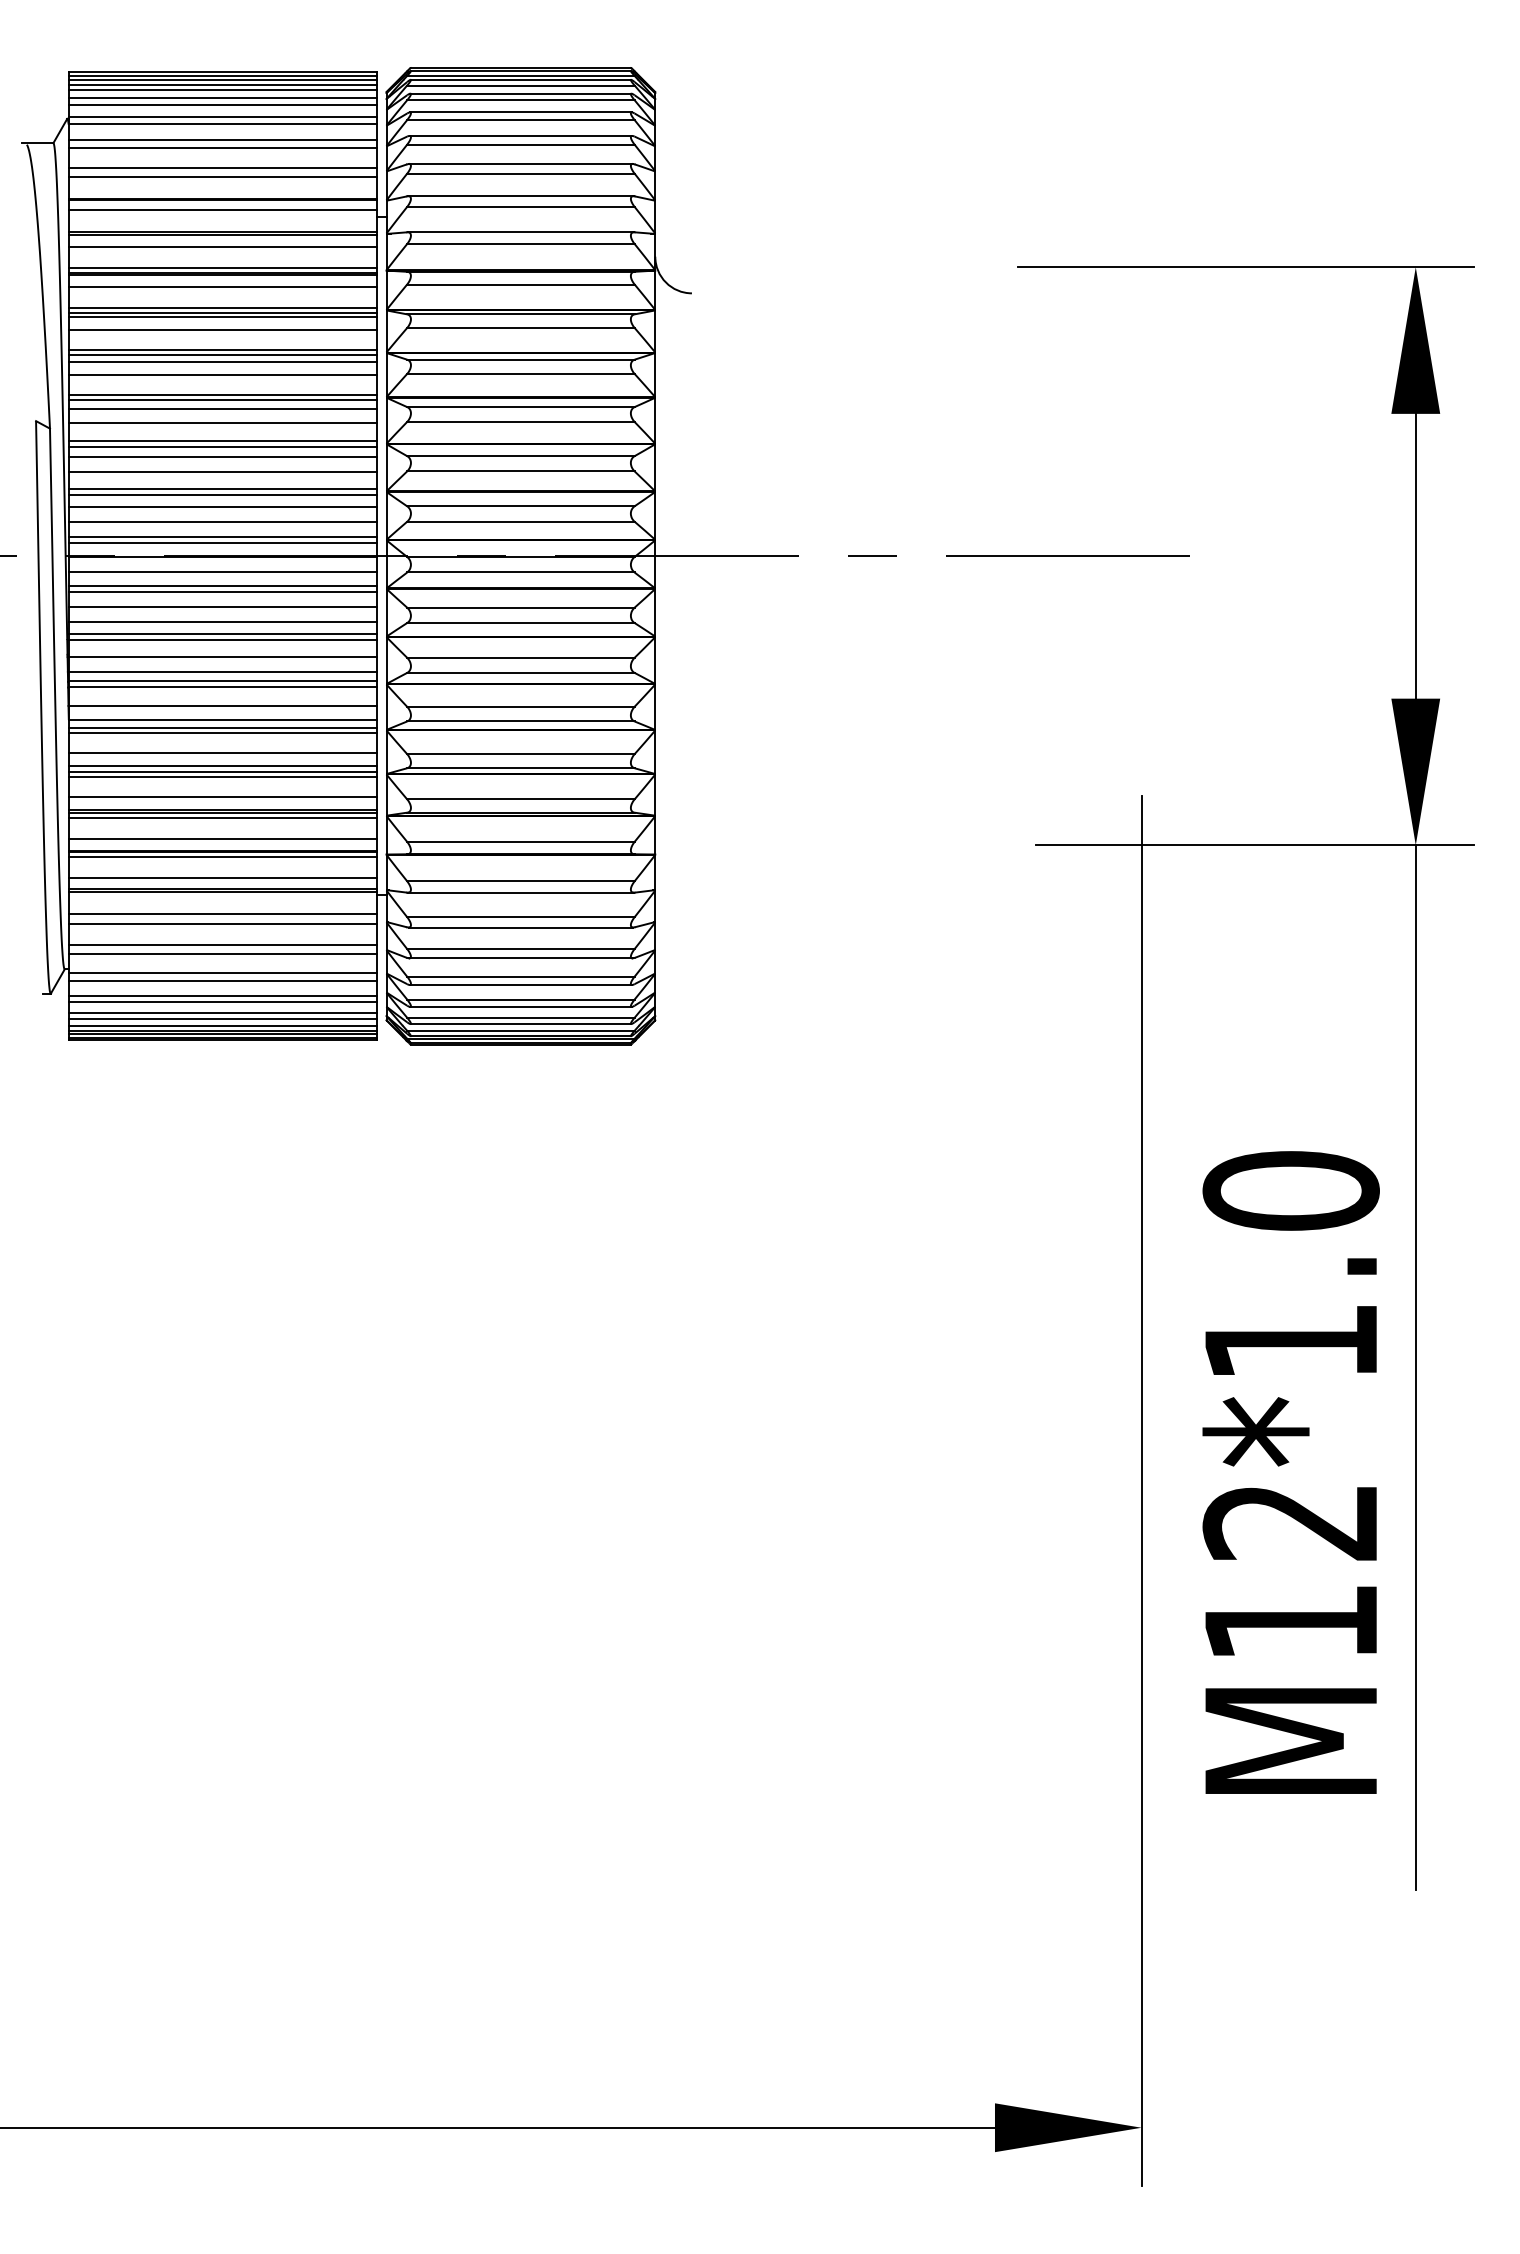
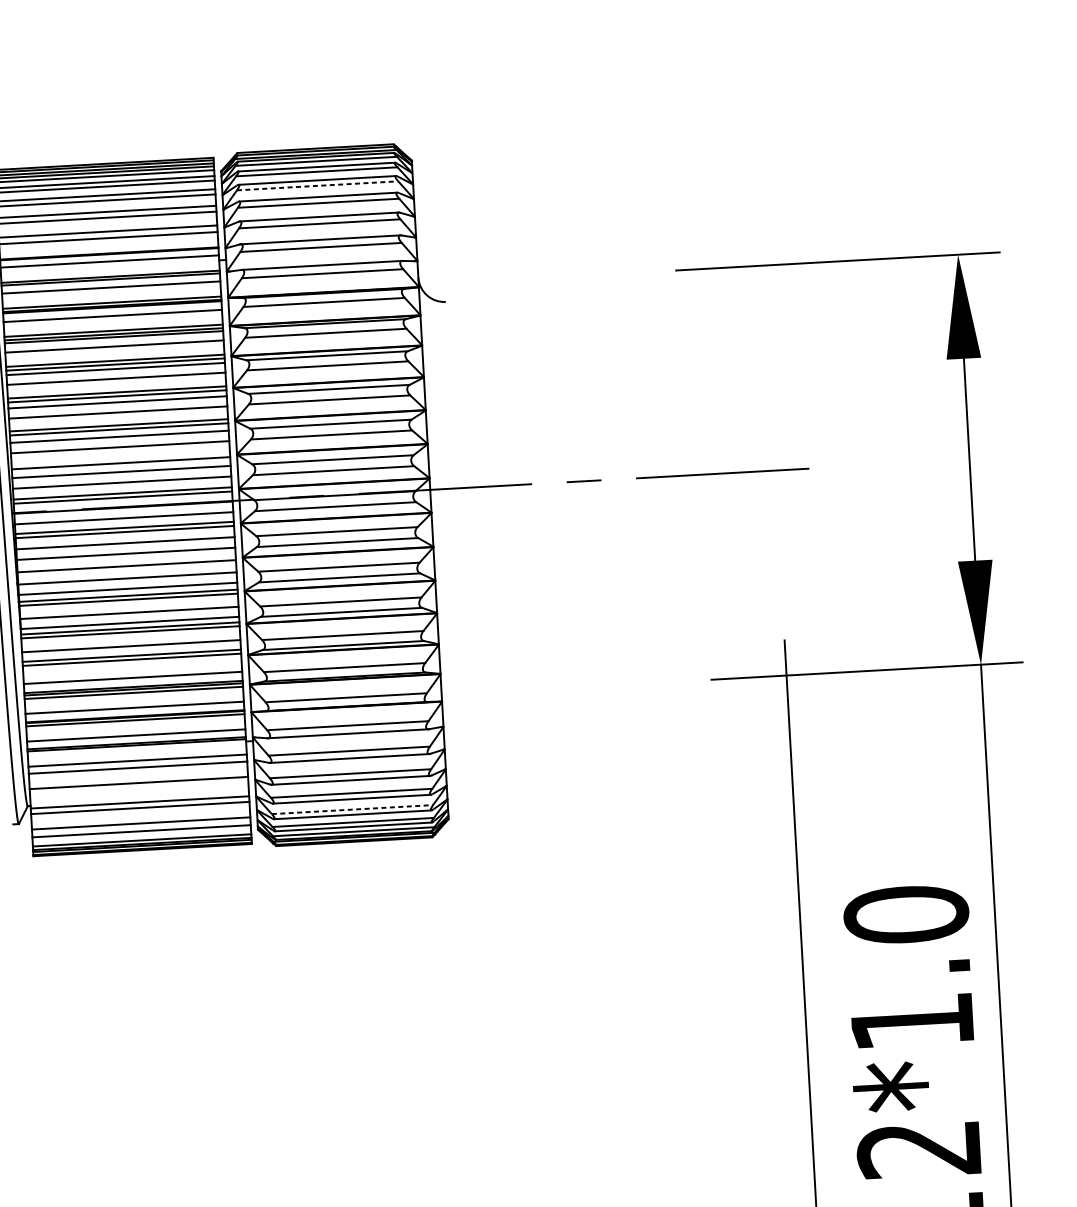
line: (520, 120) -> (317, 186), solid -> dashed
line: (222, 488) -> (120, 458), removed
line: (222, 634) -> (126, 562), removed
line: (222, 776) -> (132, 663), removed
line: (222, 954) -> (139, 789), removed
line: (222, 995) -> (140, 818), removed
line: (520, 999) -> (352, 809), solid -> dashed
line: (222, 1019) -> (141, 835), removed

